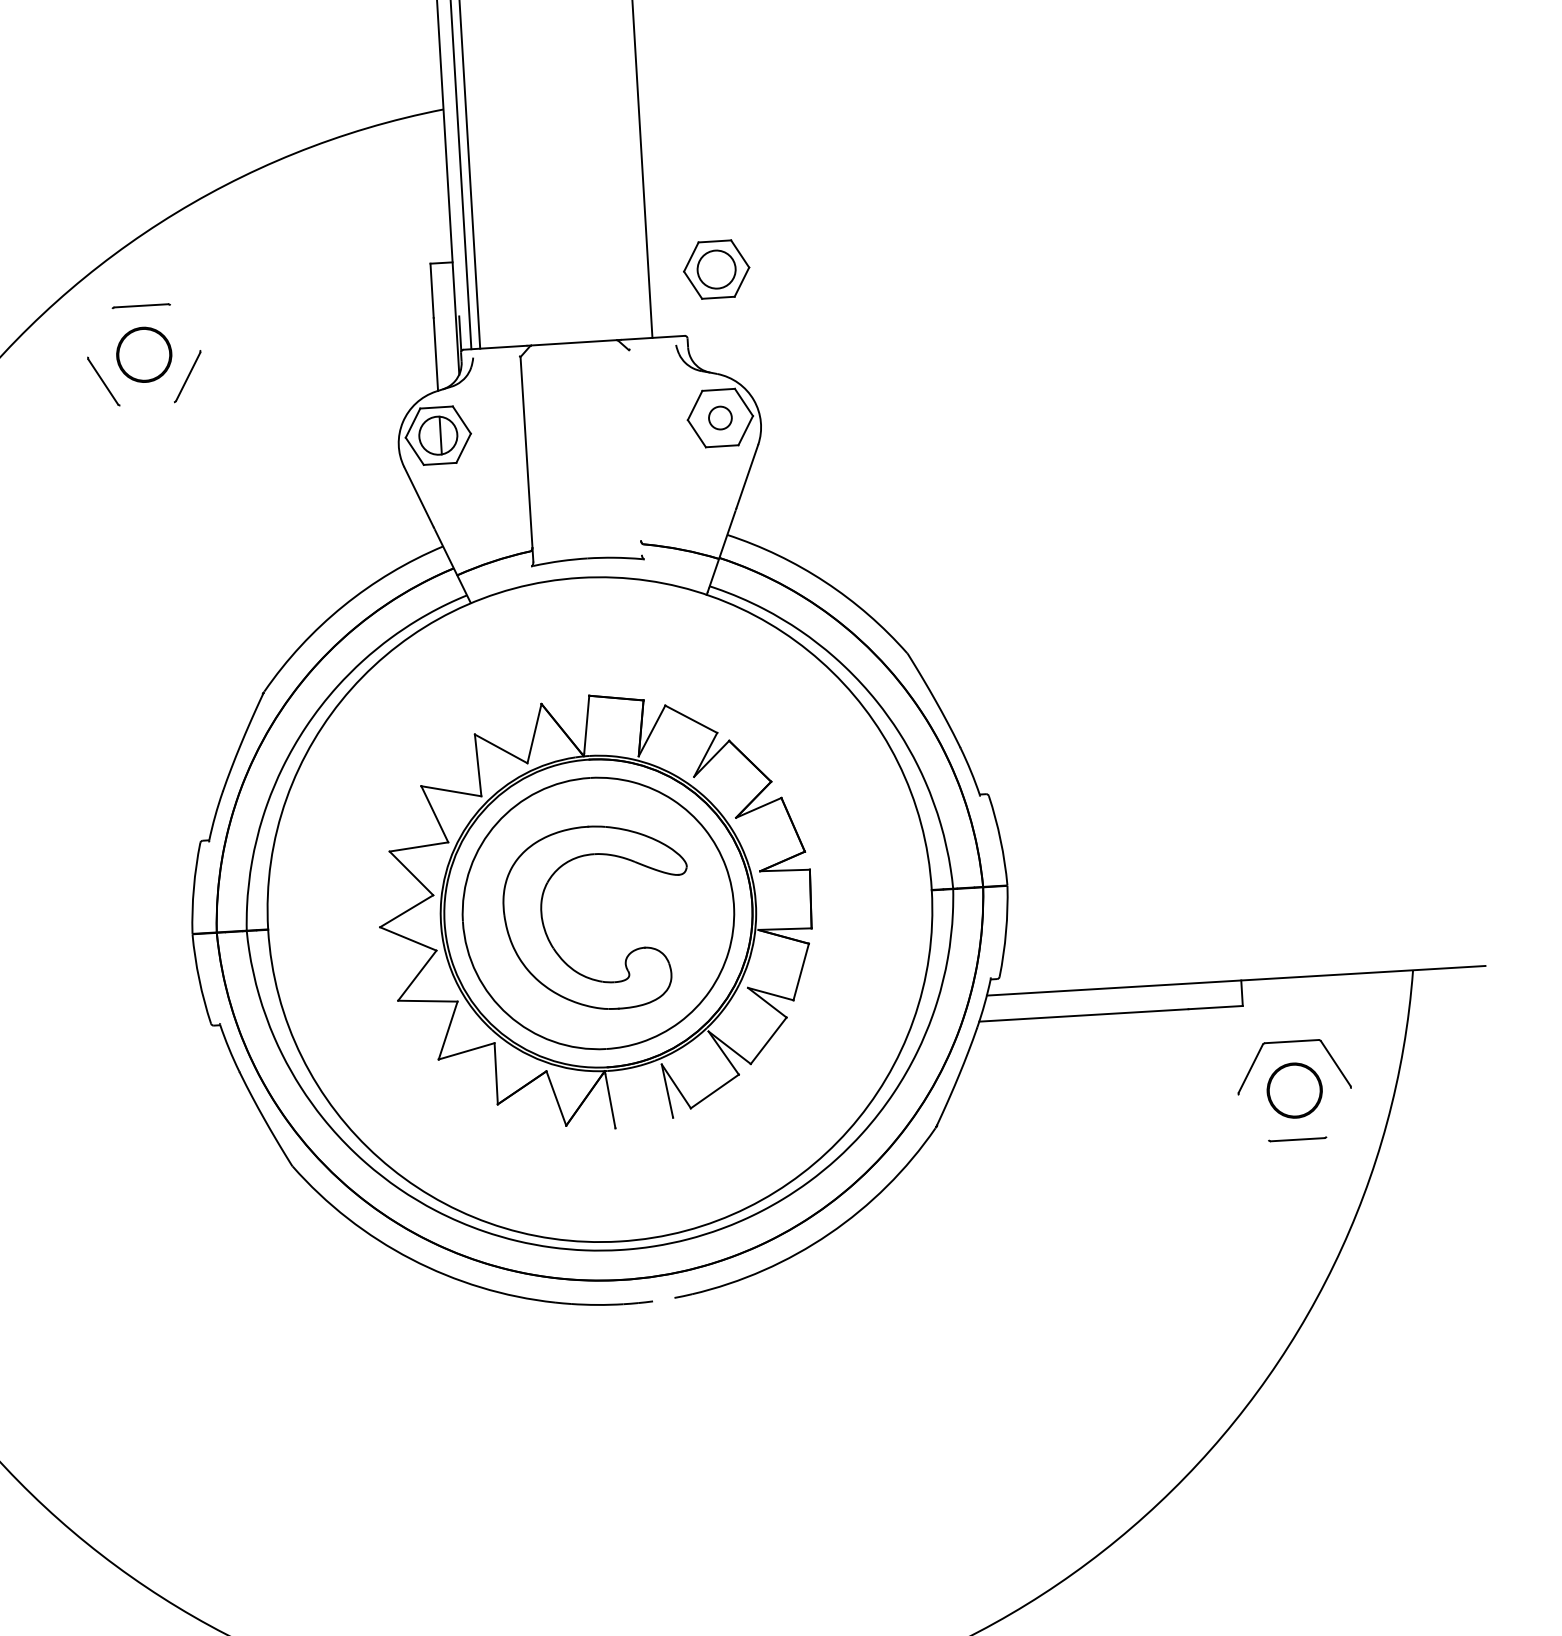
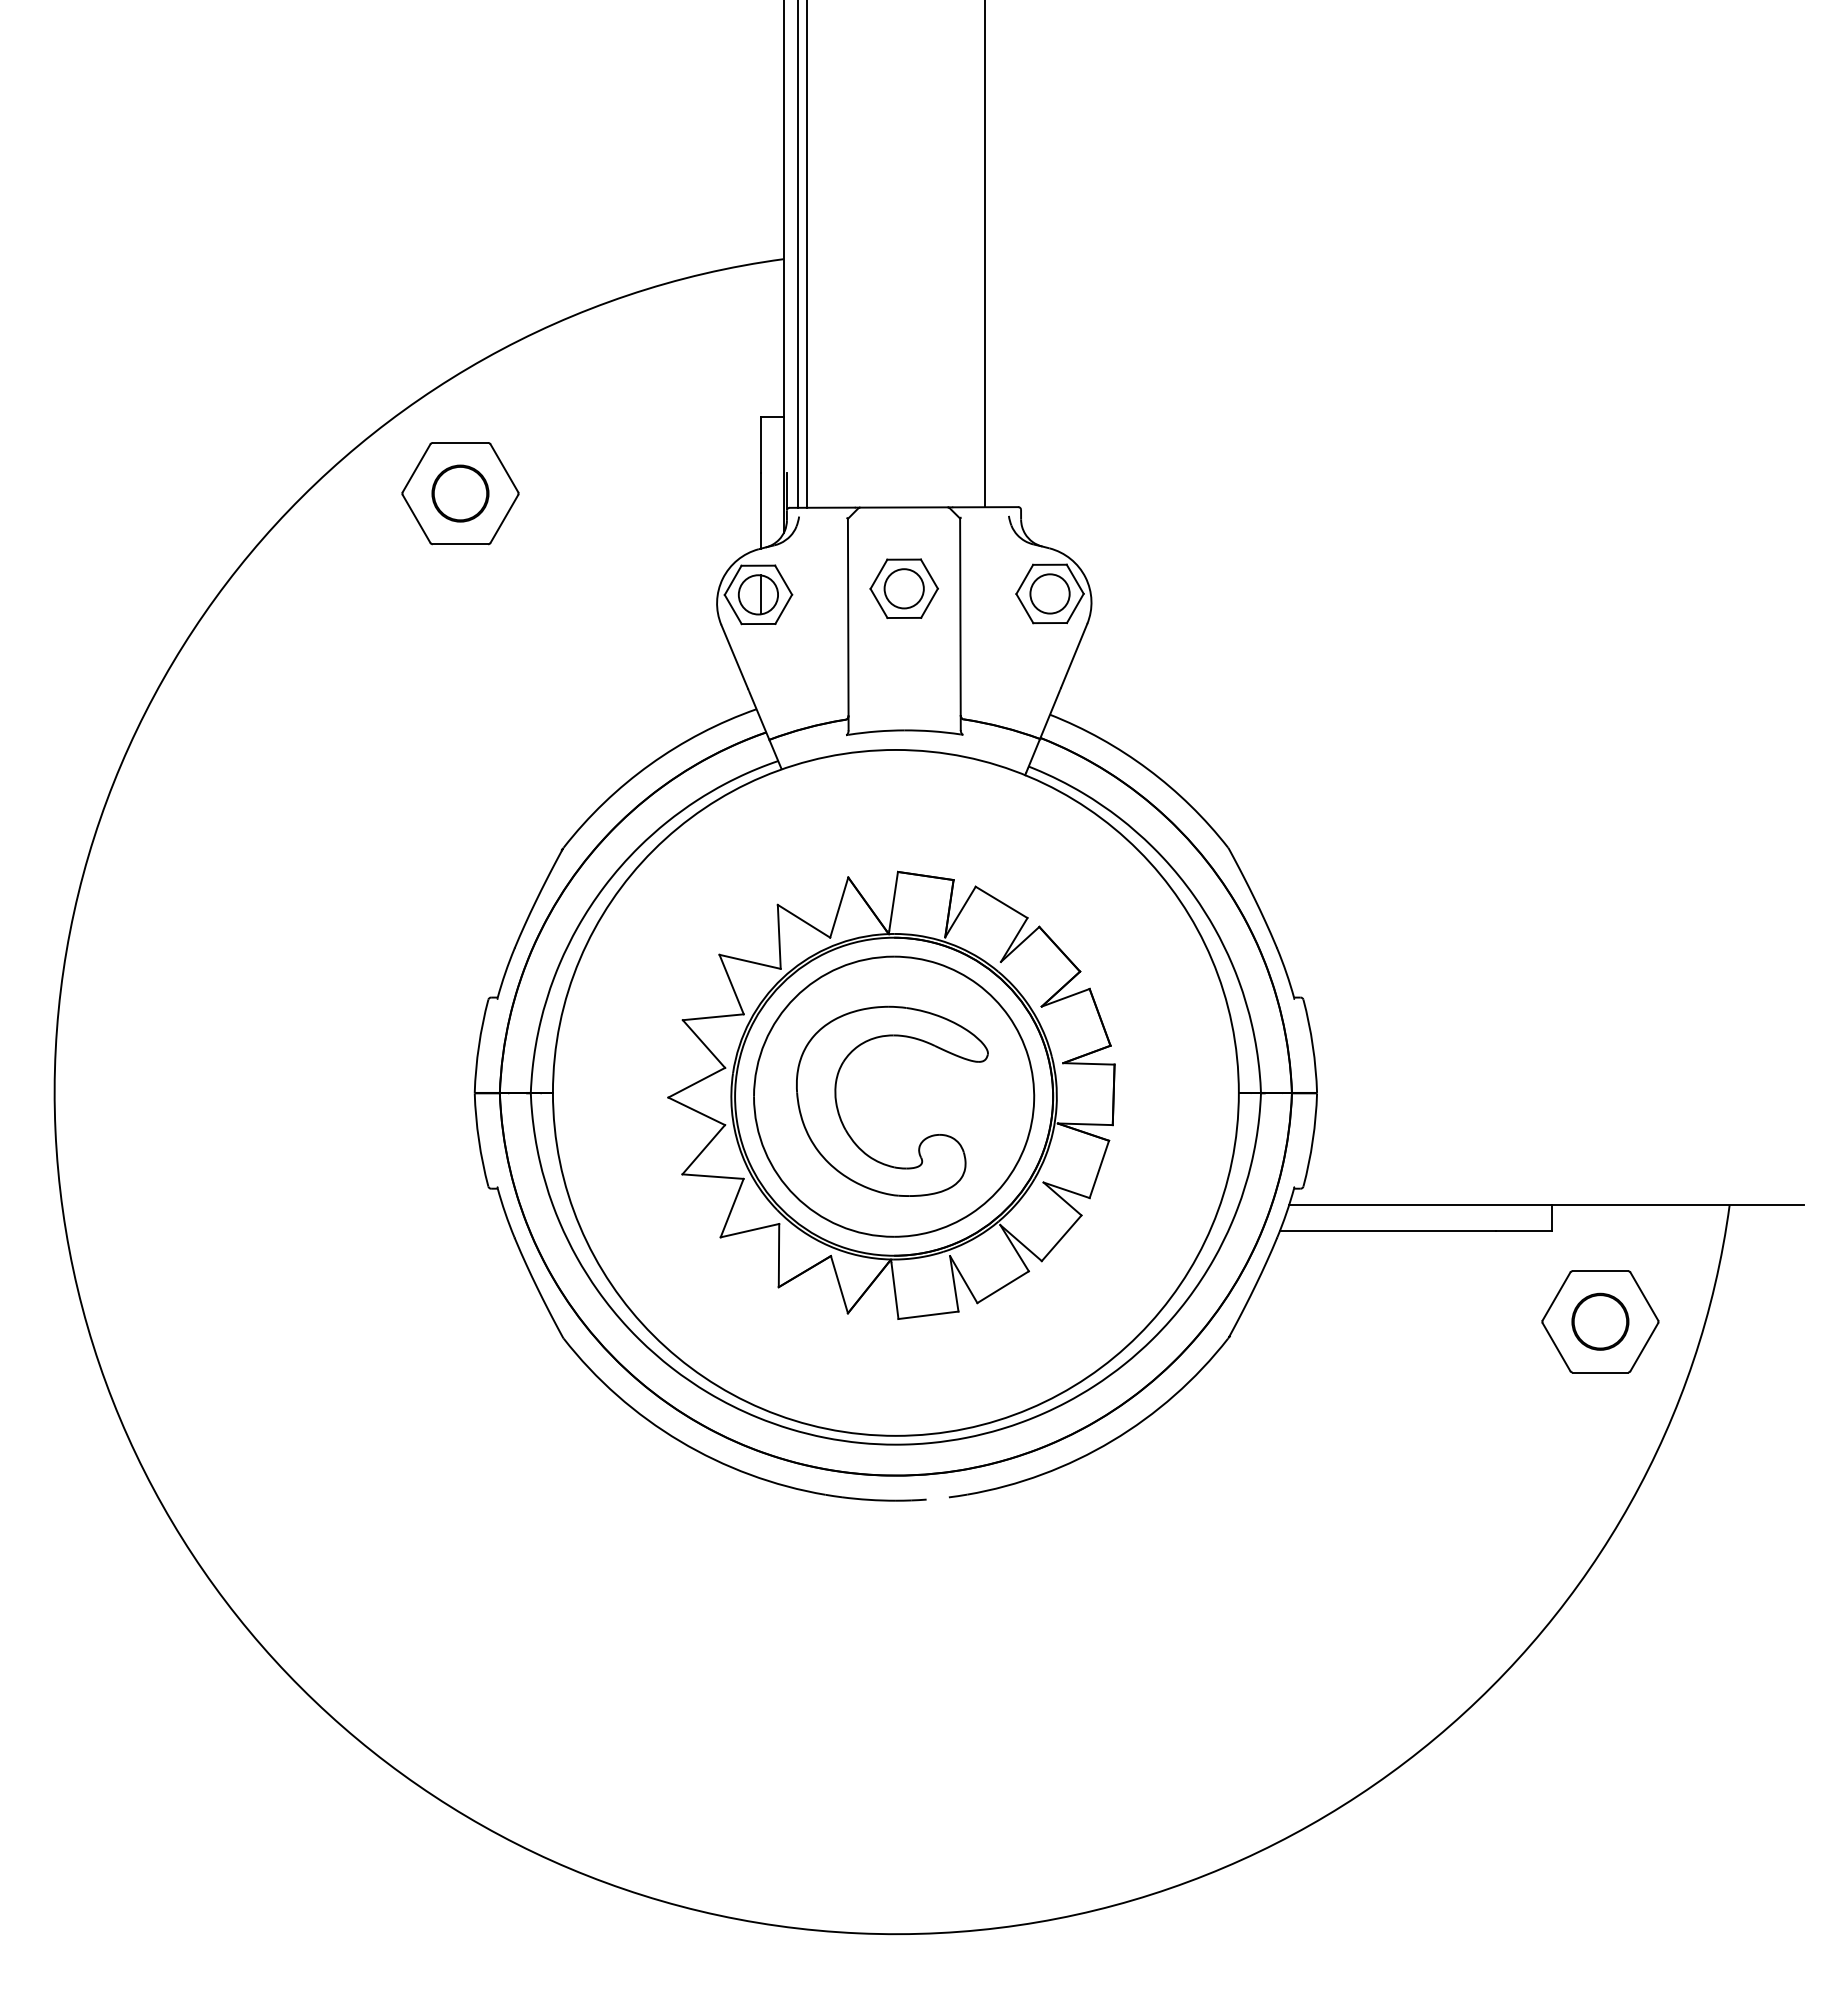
part: (715, 269) -> (903, 588), moved
line: (185, 328) -> (504, 468), added
line: (100, 333) -> (416, 468), added
line: (147, 404) -> (460, 544), added
circle: (719, 417) -> (1049, 593), size x1.67
line: (635, 451) -> (960, 623), added
line: (1338, 1112) -> (1644, 1347), added
line: (1253, 1118) -> (1556, 1347), added
line: (644, 1123) -> (928, 1315), added

